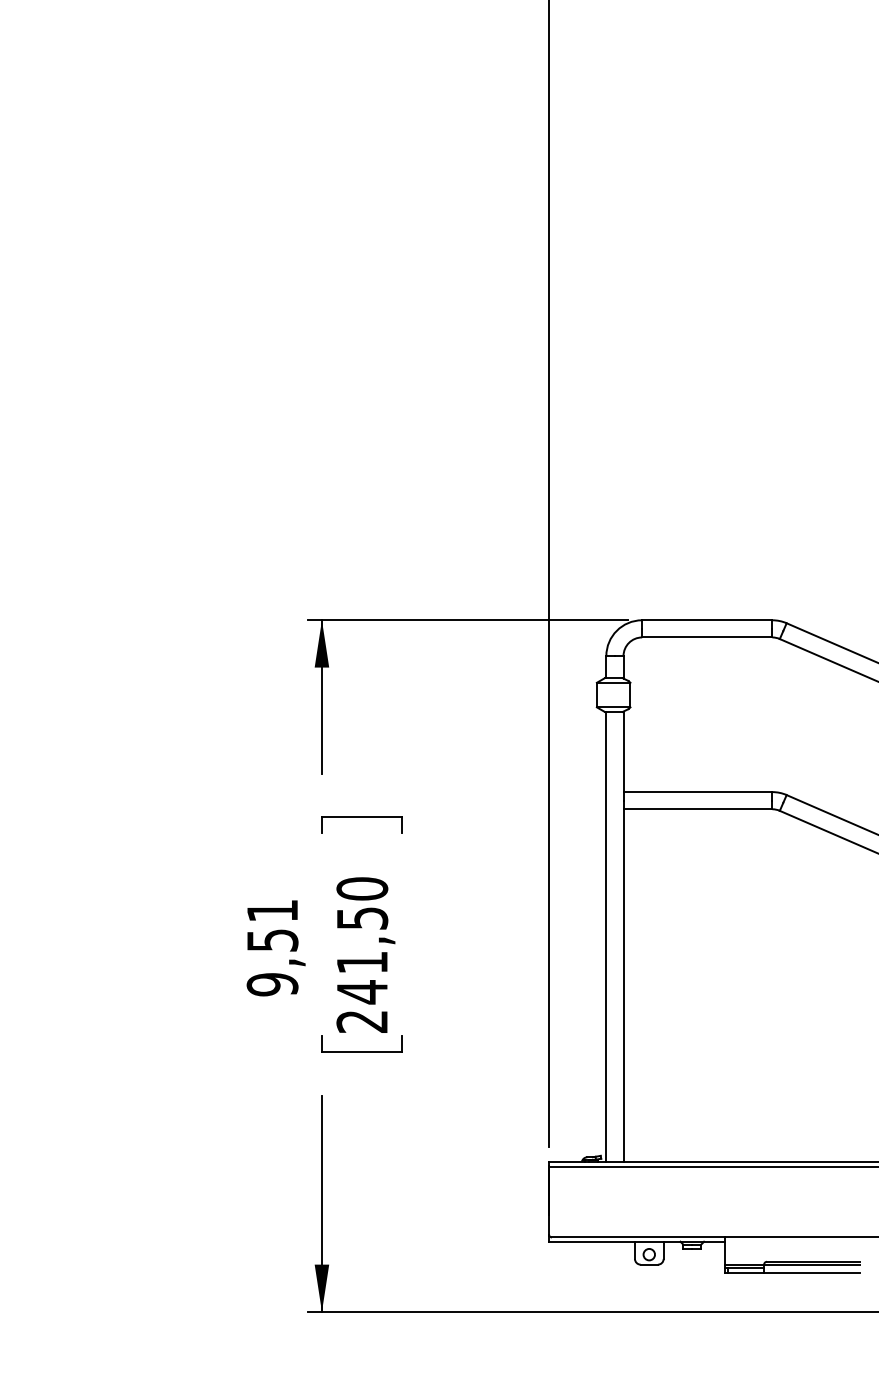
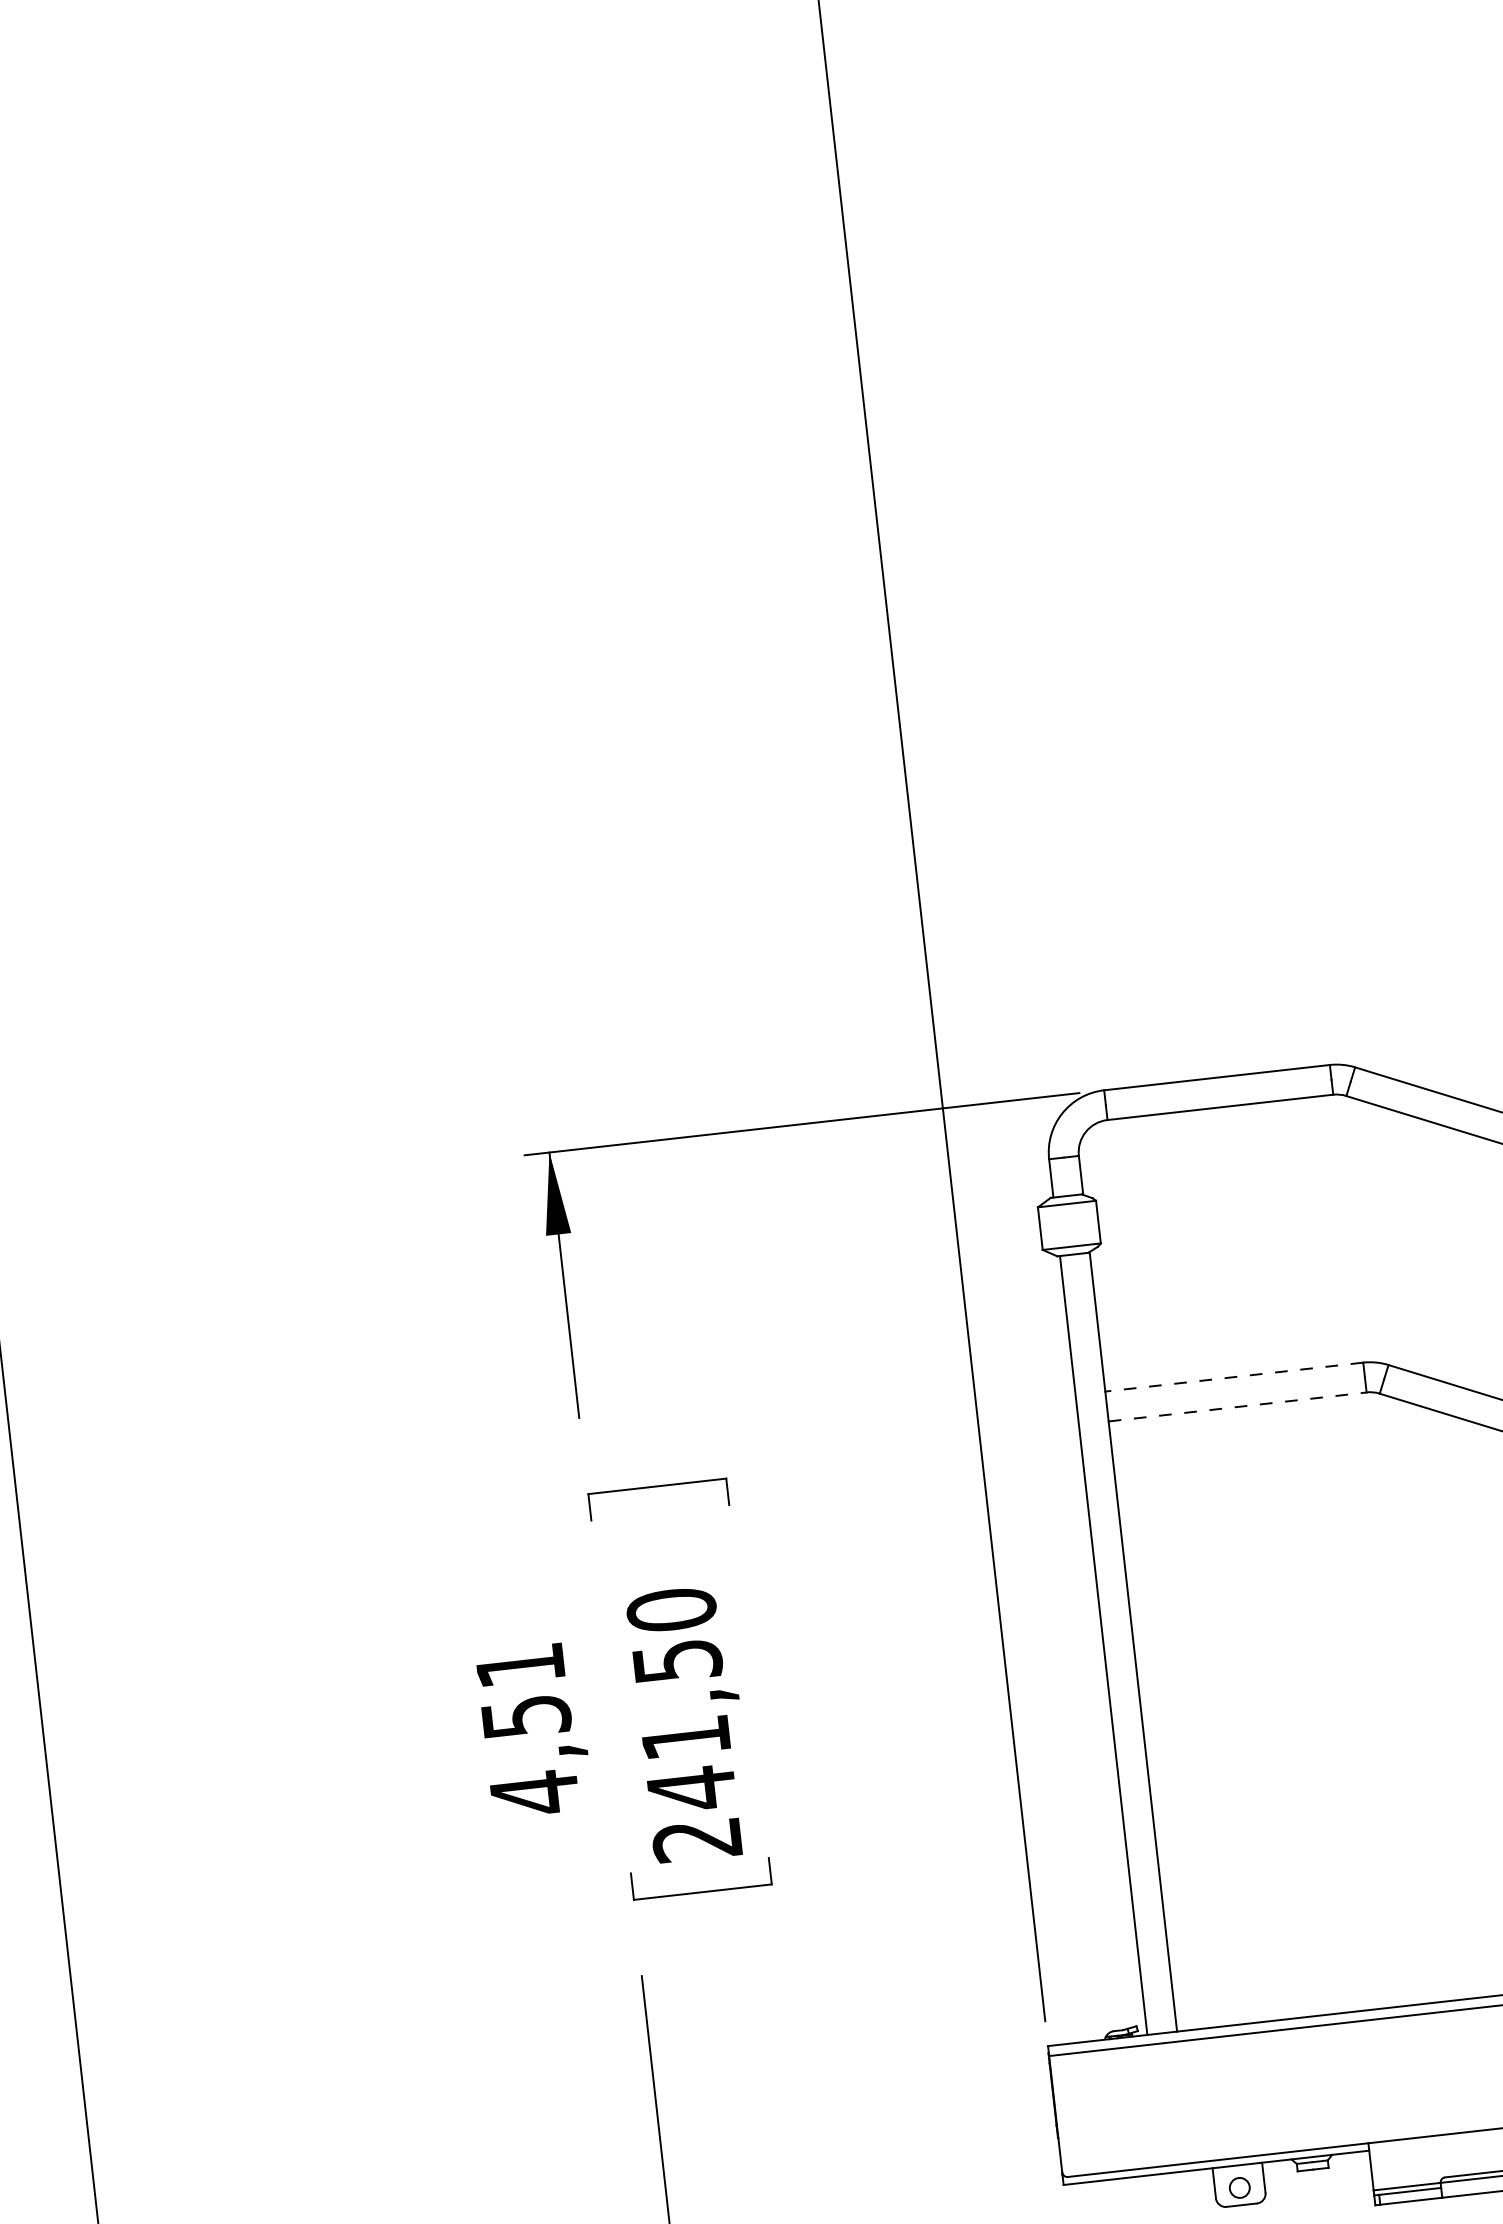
line: (697, 792) -> (1233, 1377), solid -> dashed
line: (698, 809) -> (1238, 1407), solid -> dashed
text: (272, 984) -> (534, 1793), 9,51 -> 4,51

